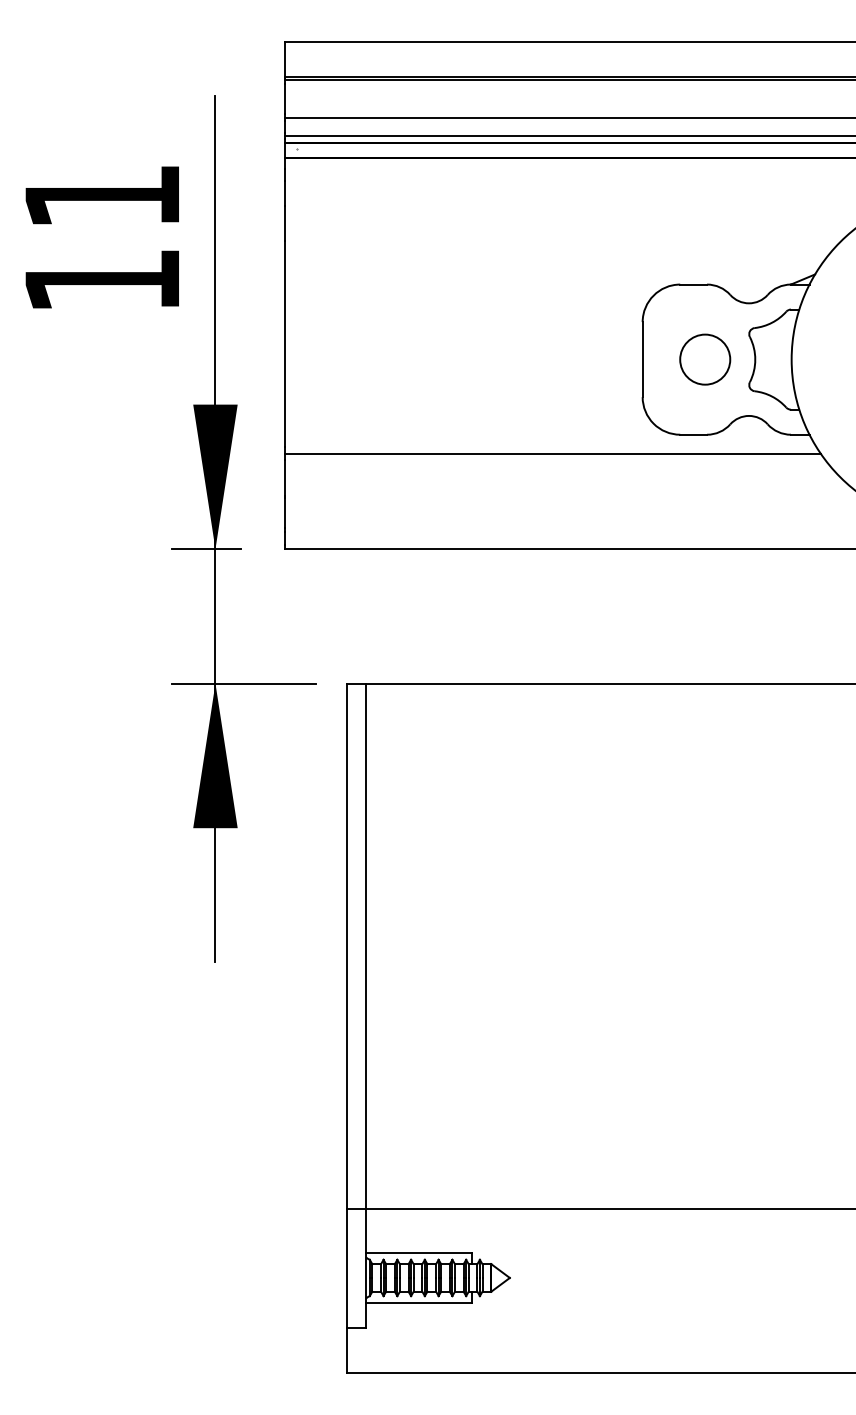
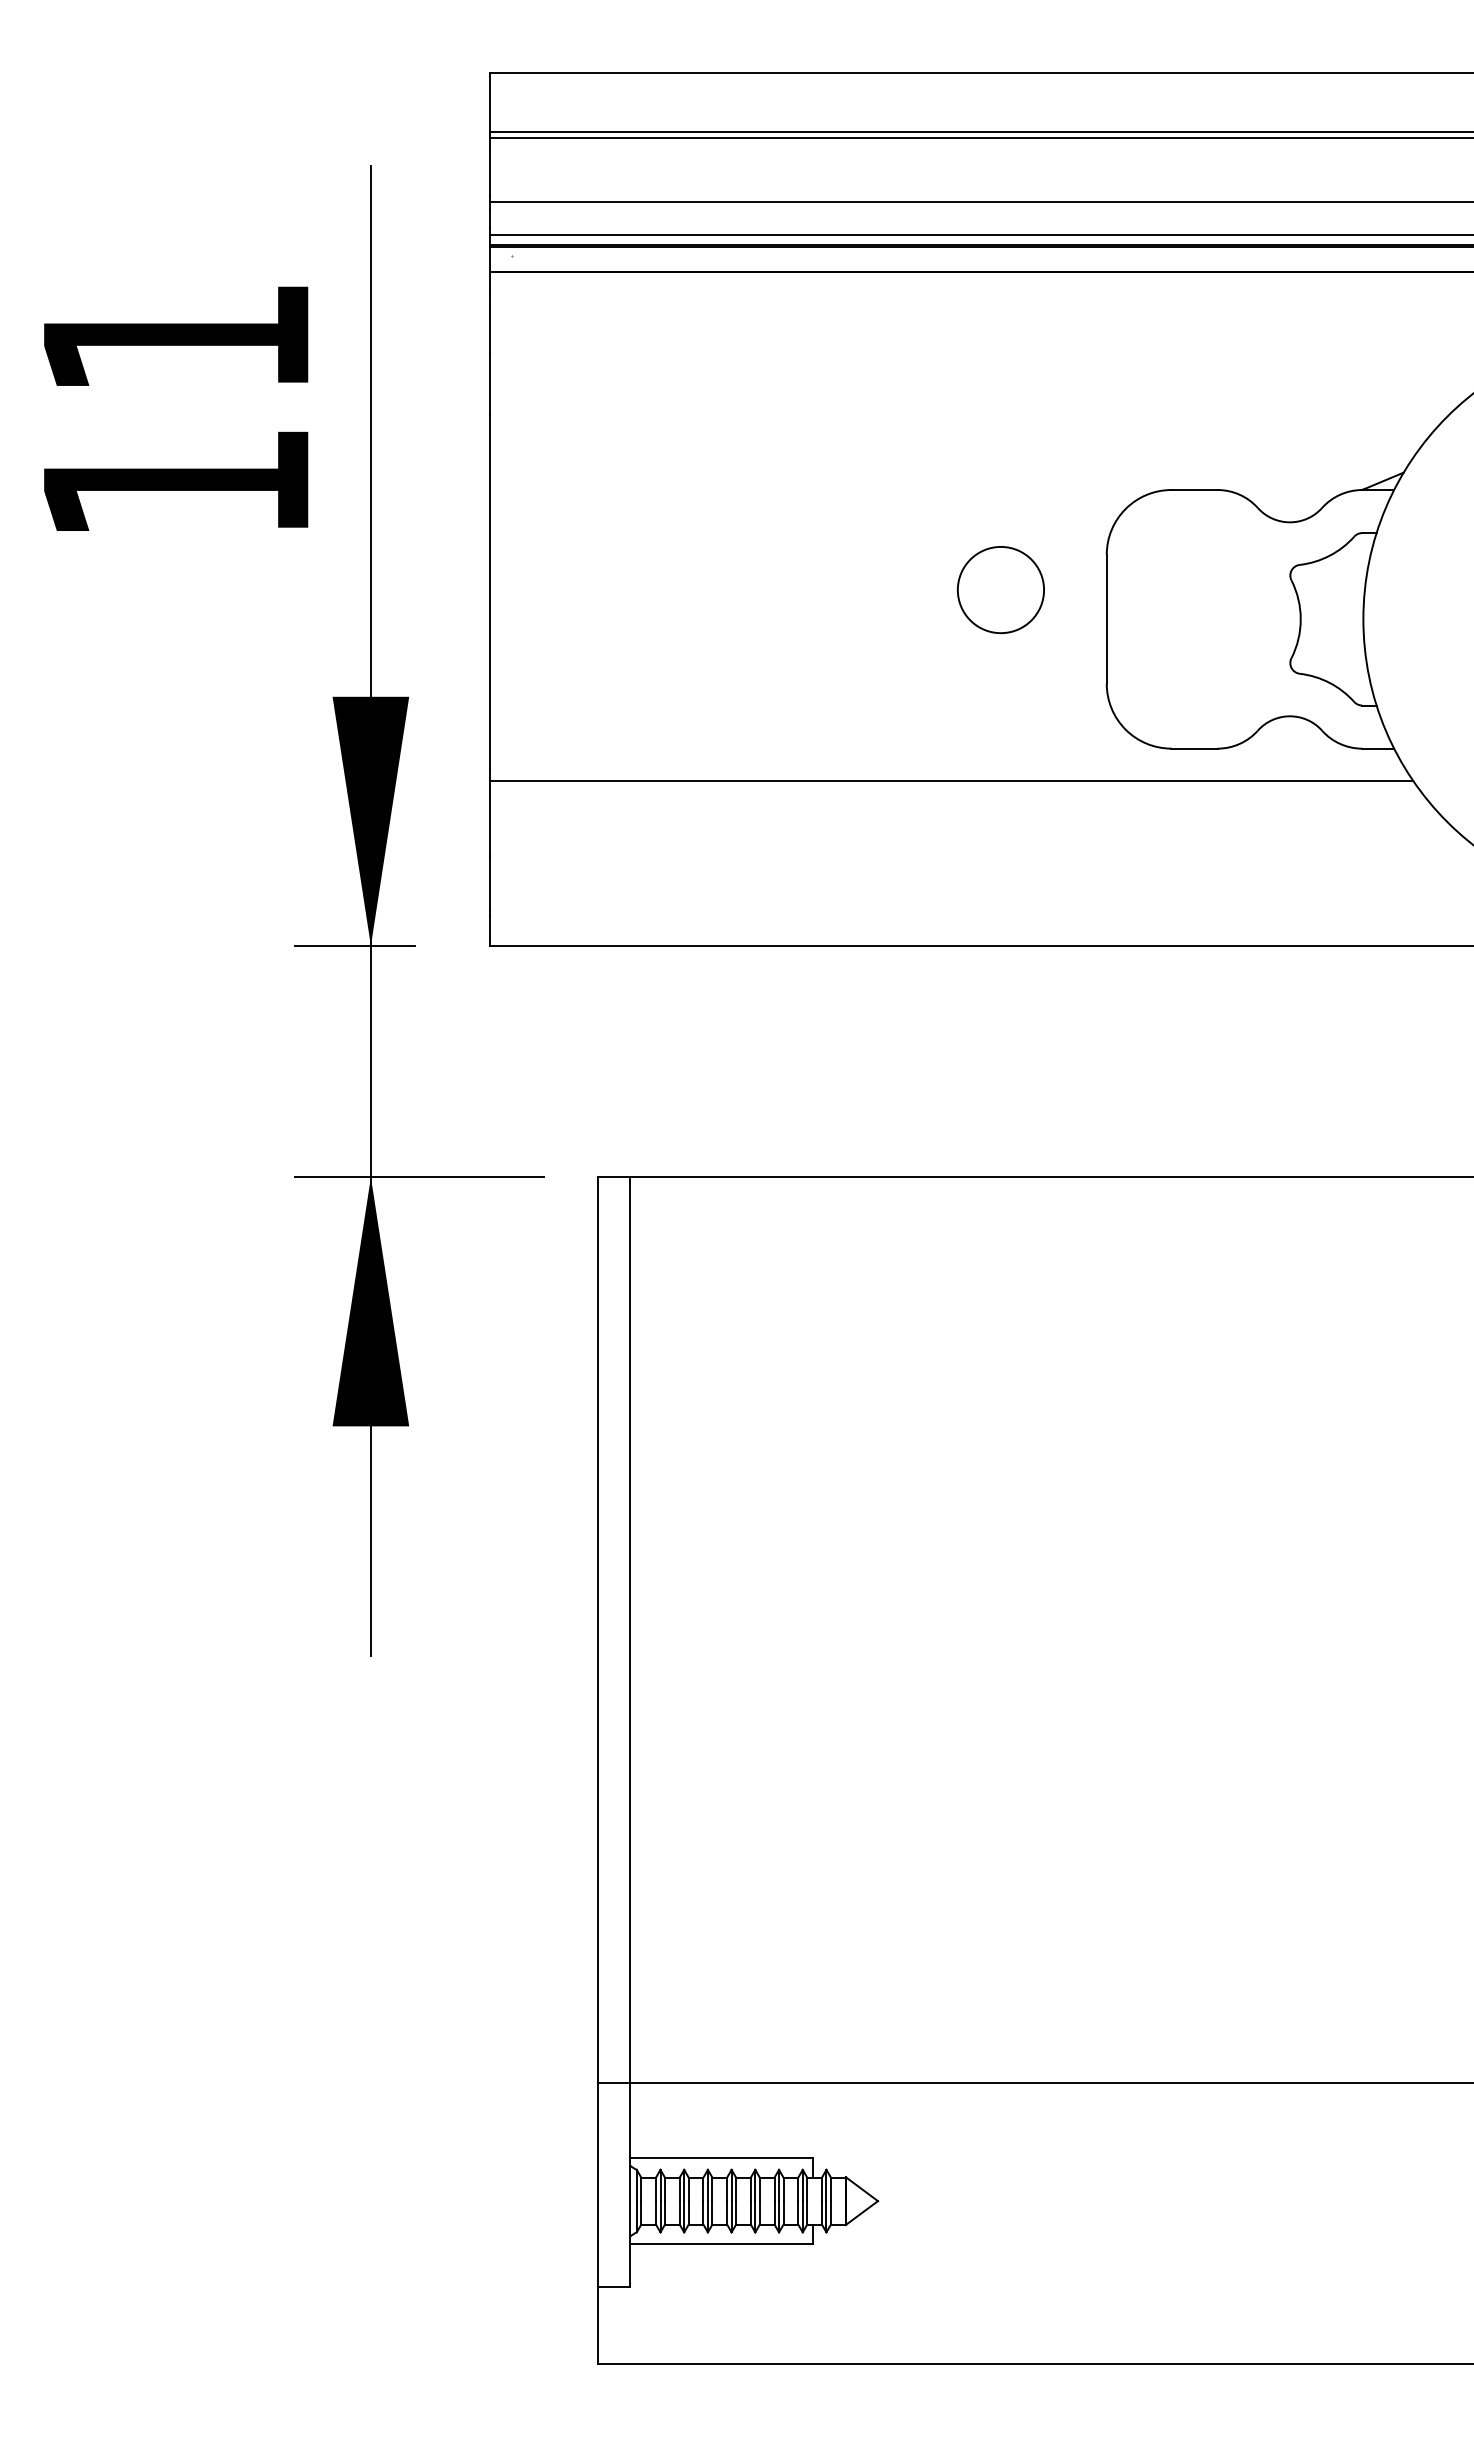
circle: (705, 359) -> (1001, 589), moved

